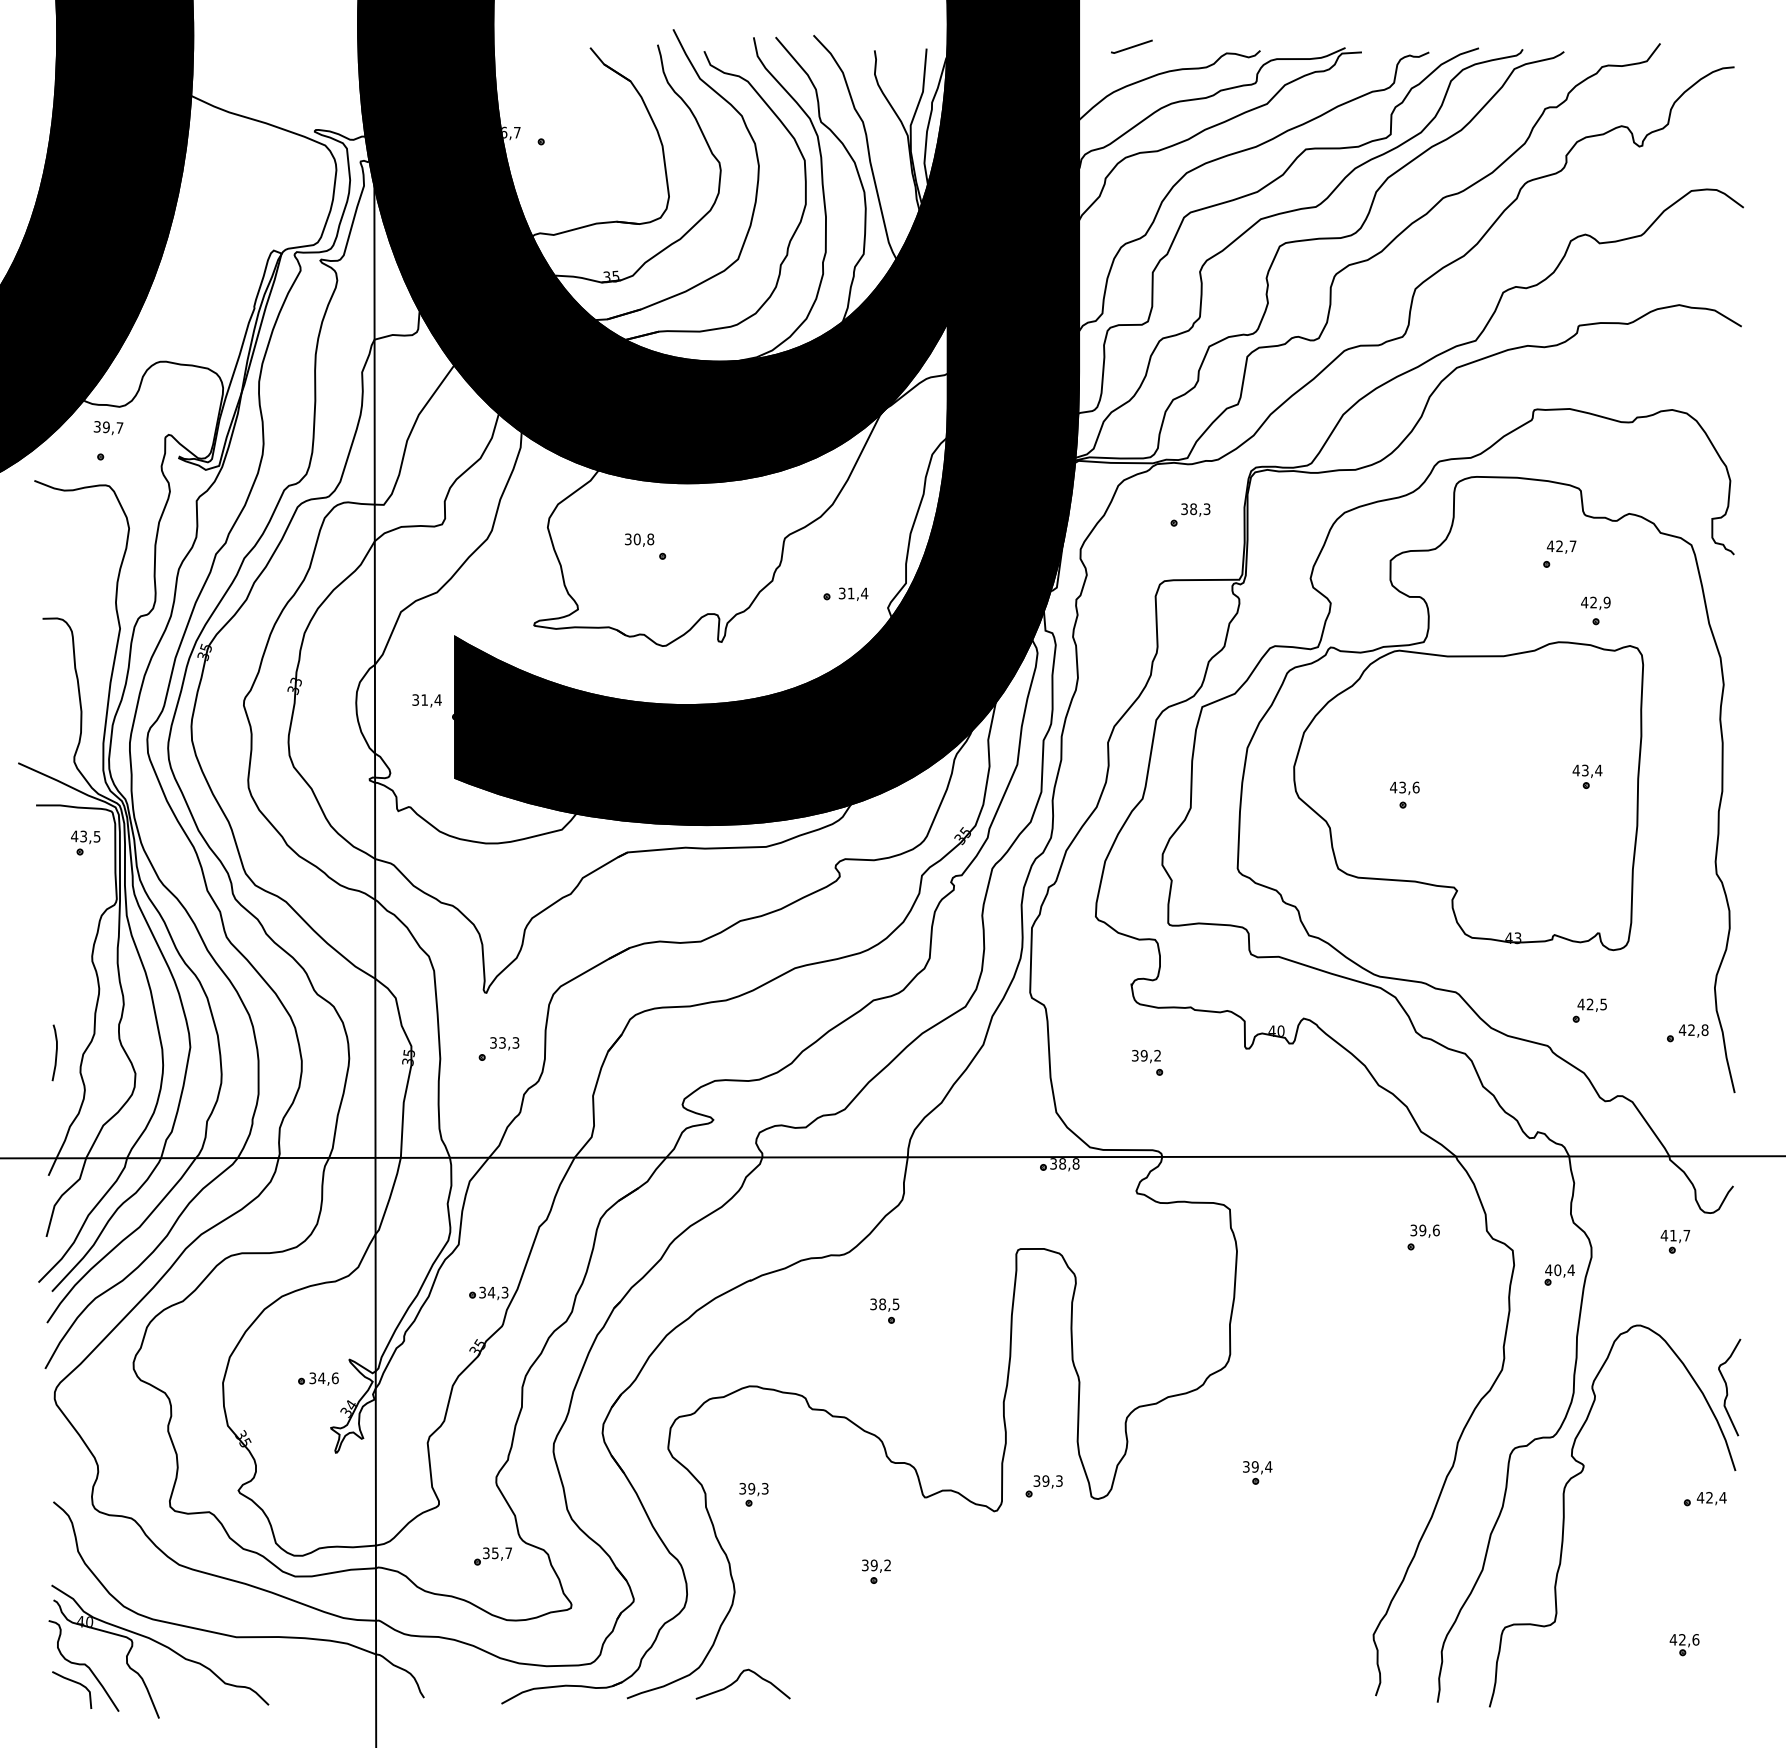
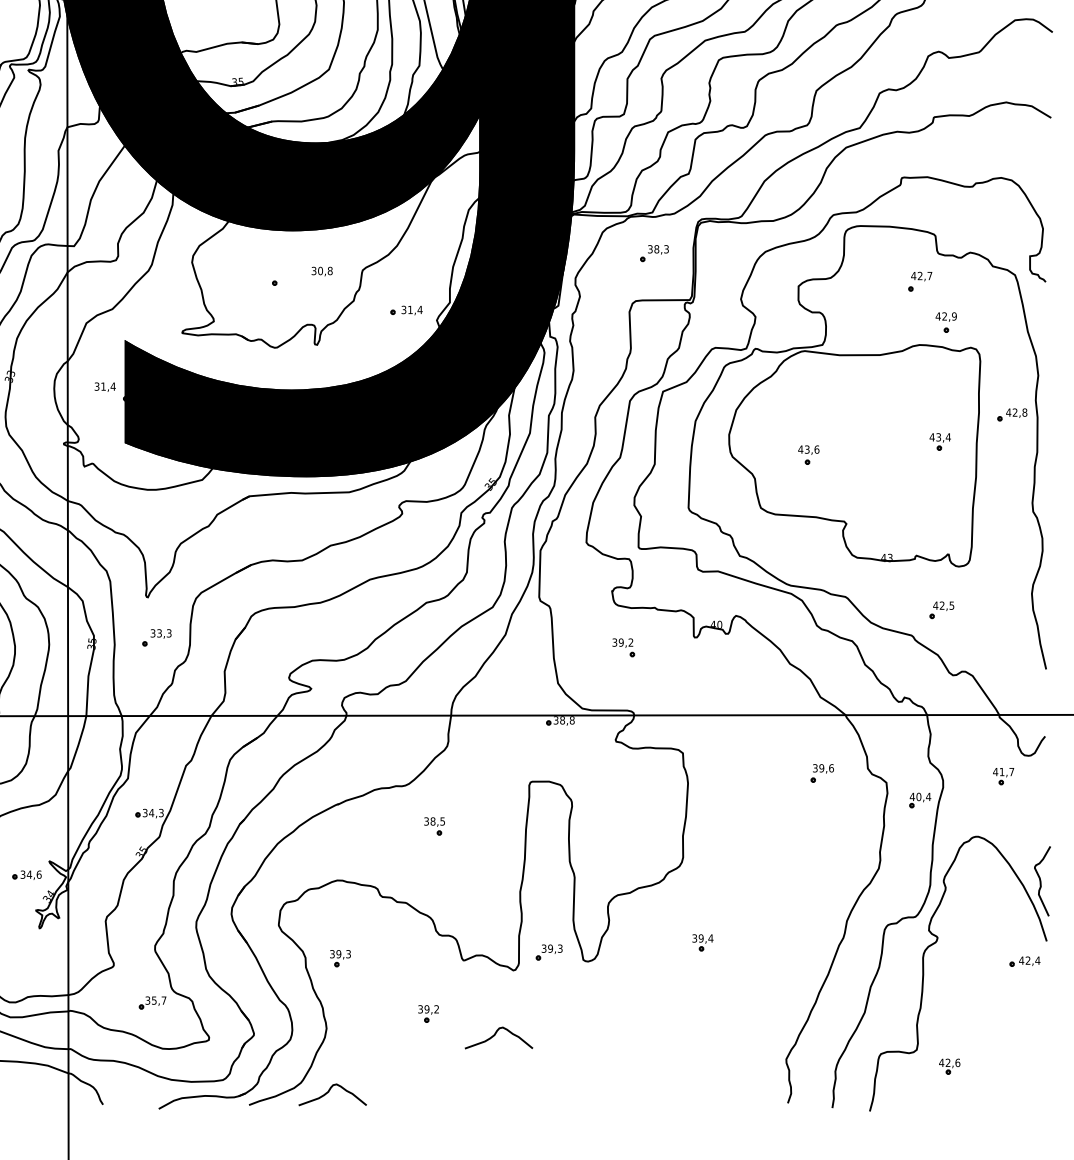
text: (639, 539) -> (322, 271), moved
part: (1687, 1033) -> (1012, 415), moved
curve: (968, 1602) -> (494, 1036), added
part: (1684, 1645) -> (949, 1066), moved

